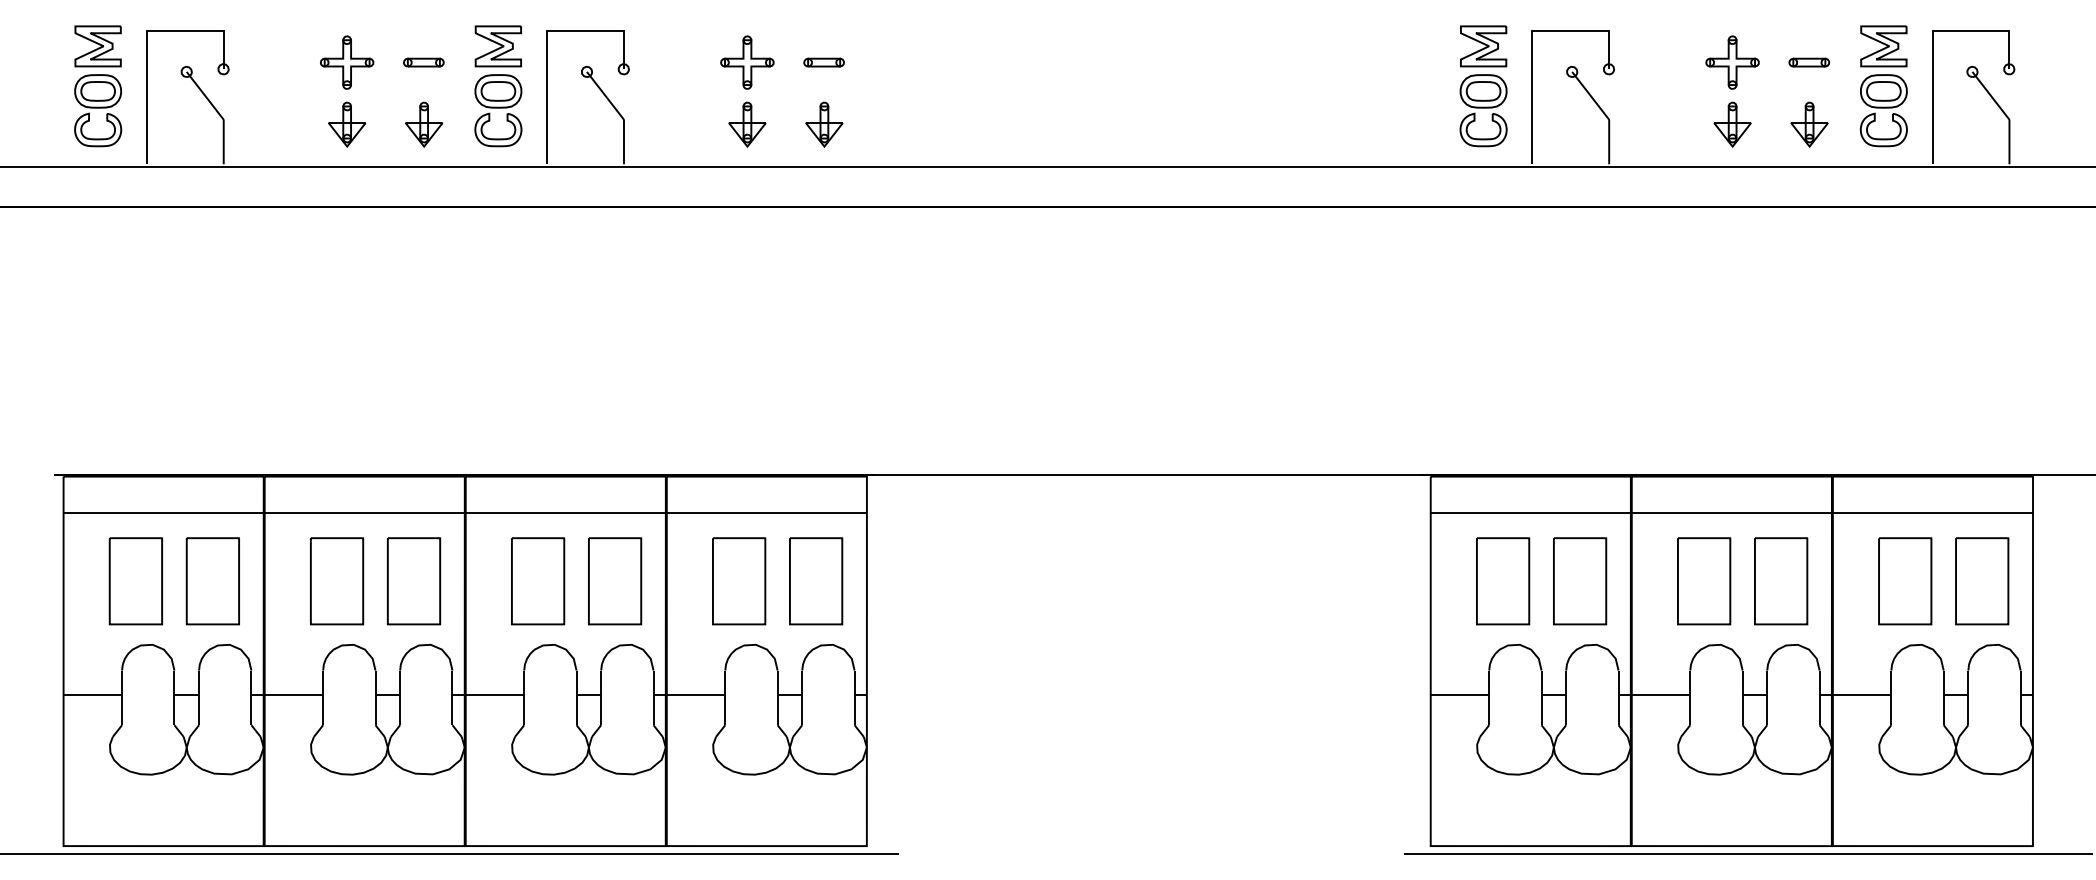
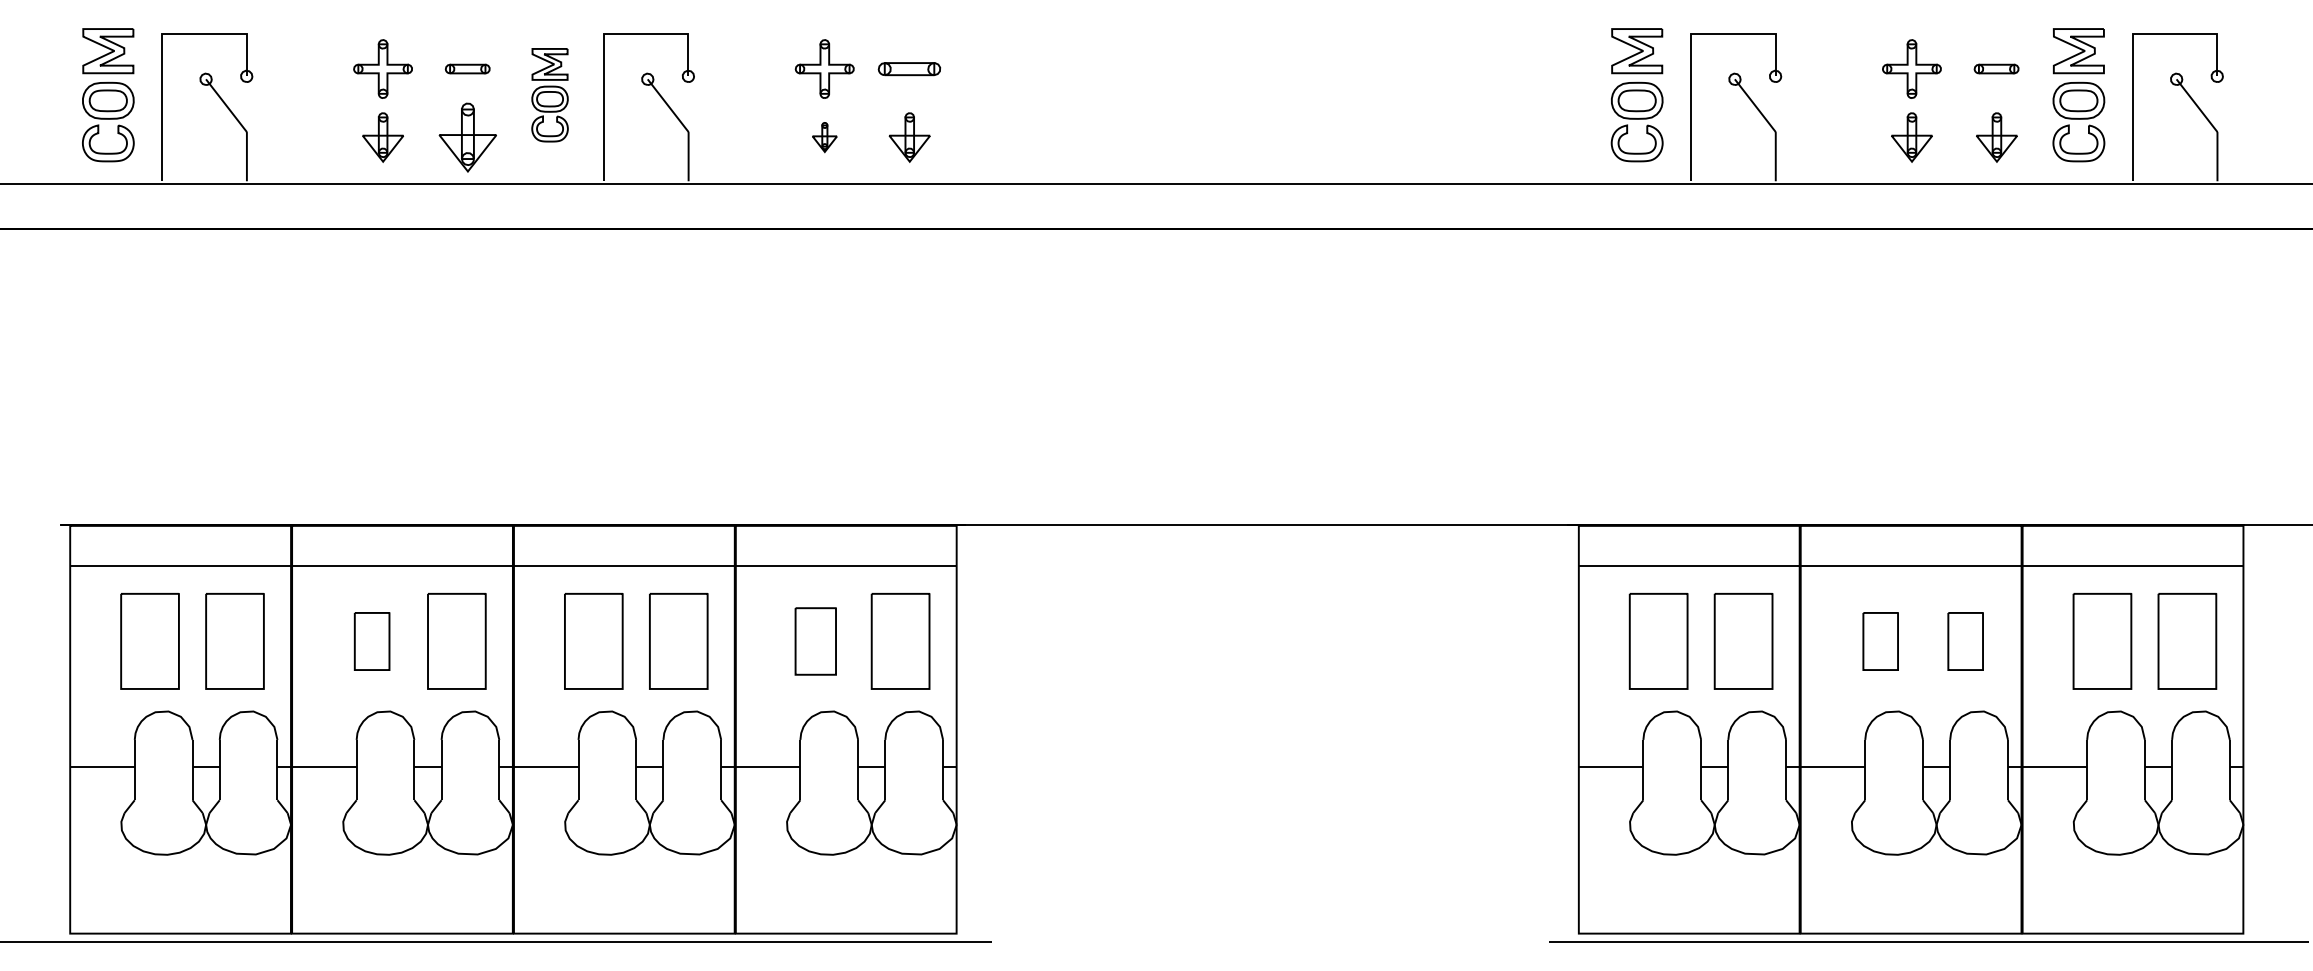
part: (823, 62) -> (908, 68), size x1.4
part: (498, 86) -> (550, 95), size x0.7
part: (424, 124) -> (468, 137), size x1.4
part: (747, 124) -> (824, 137), size x0.6
part: (337, 581) -> (372, 641), size x0.6
part: (739, 581) -> (816, 641), size x0.7
part: (1704, 581) -> (1880, 641), size x0.6
part: (1781, 581) -> (1965, 641), size x0.6

